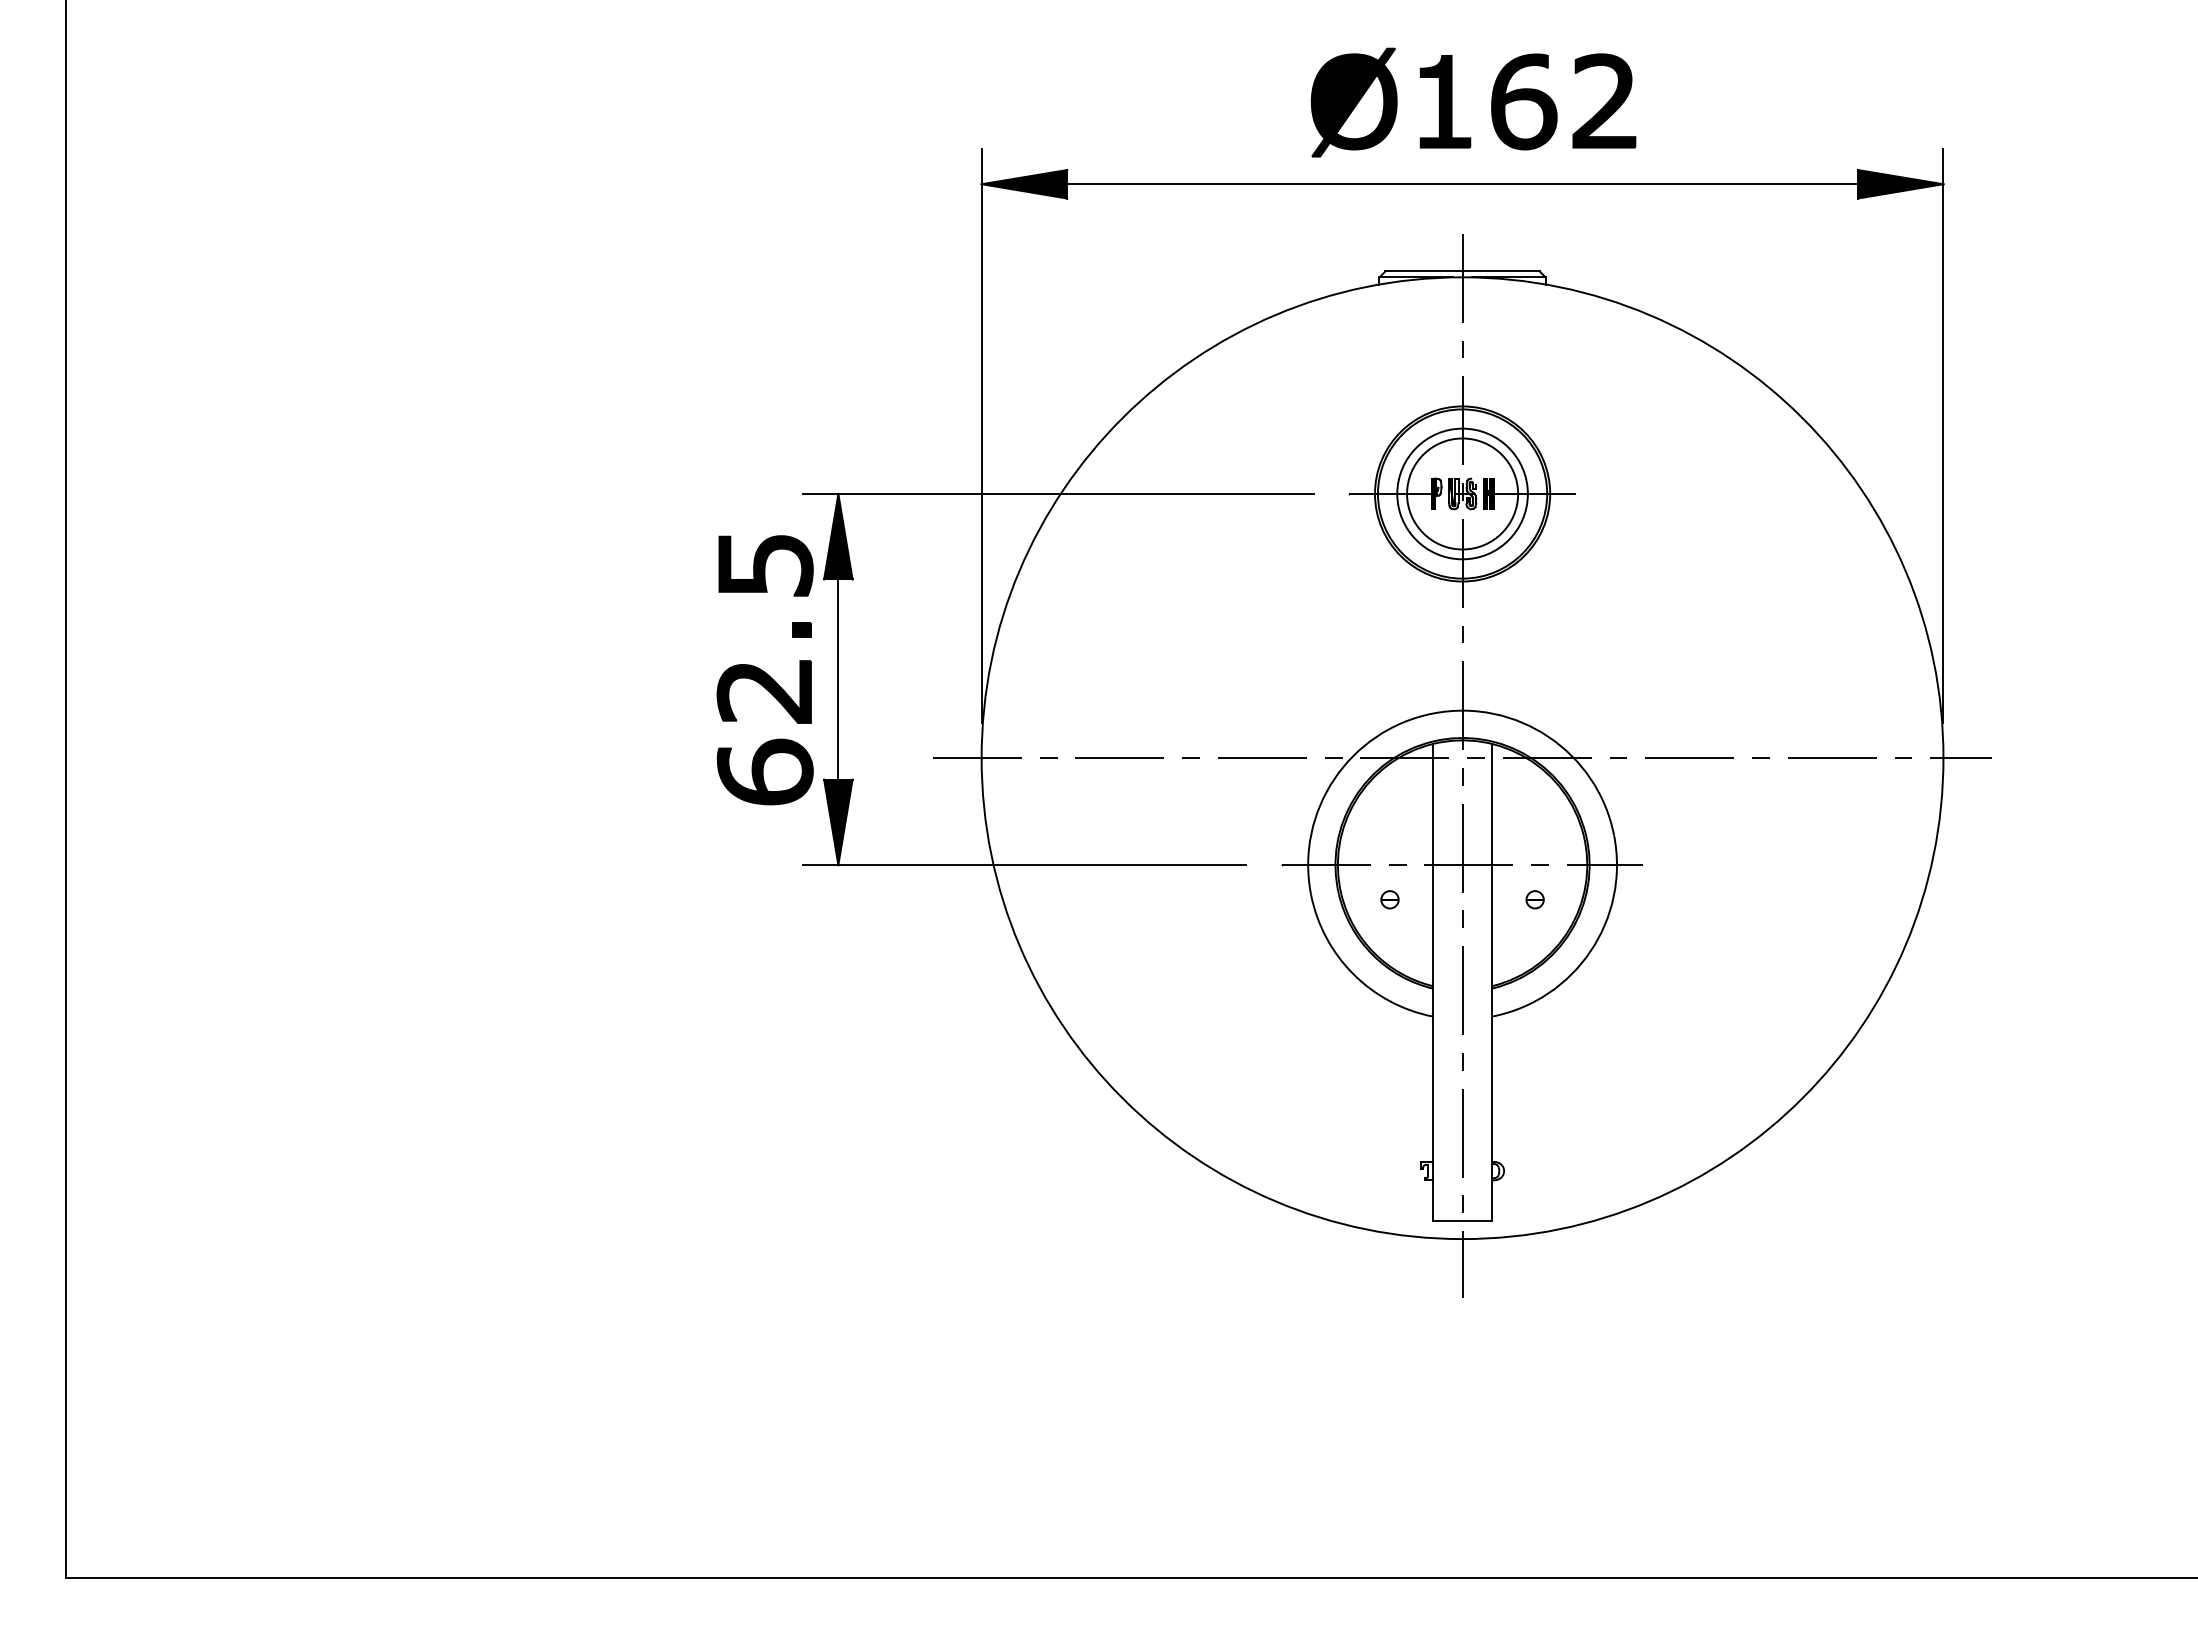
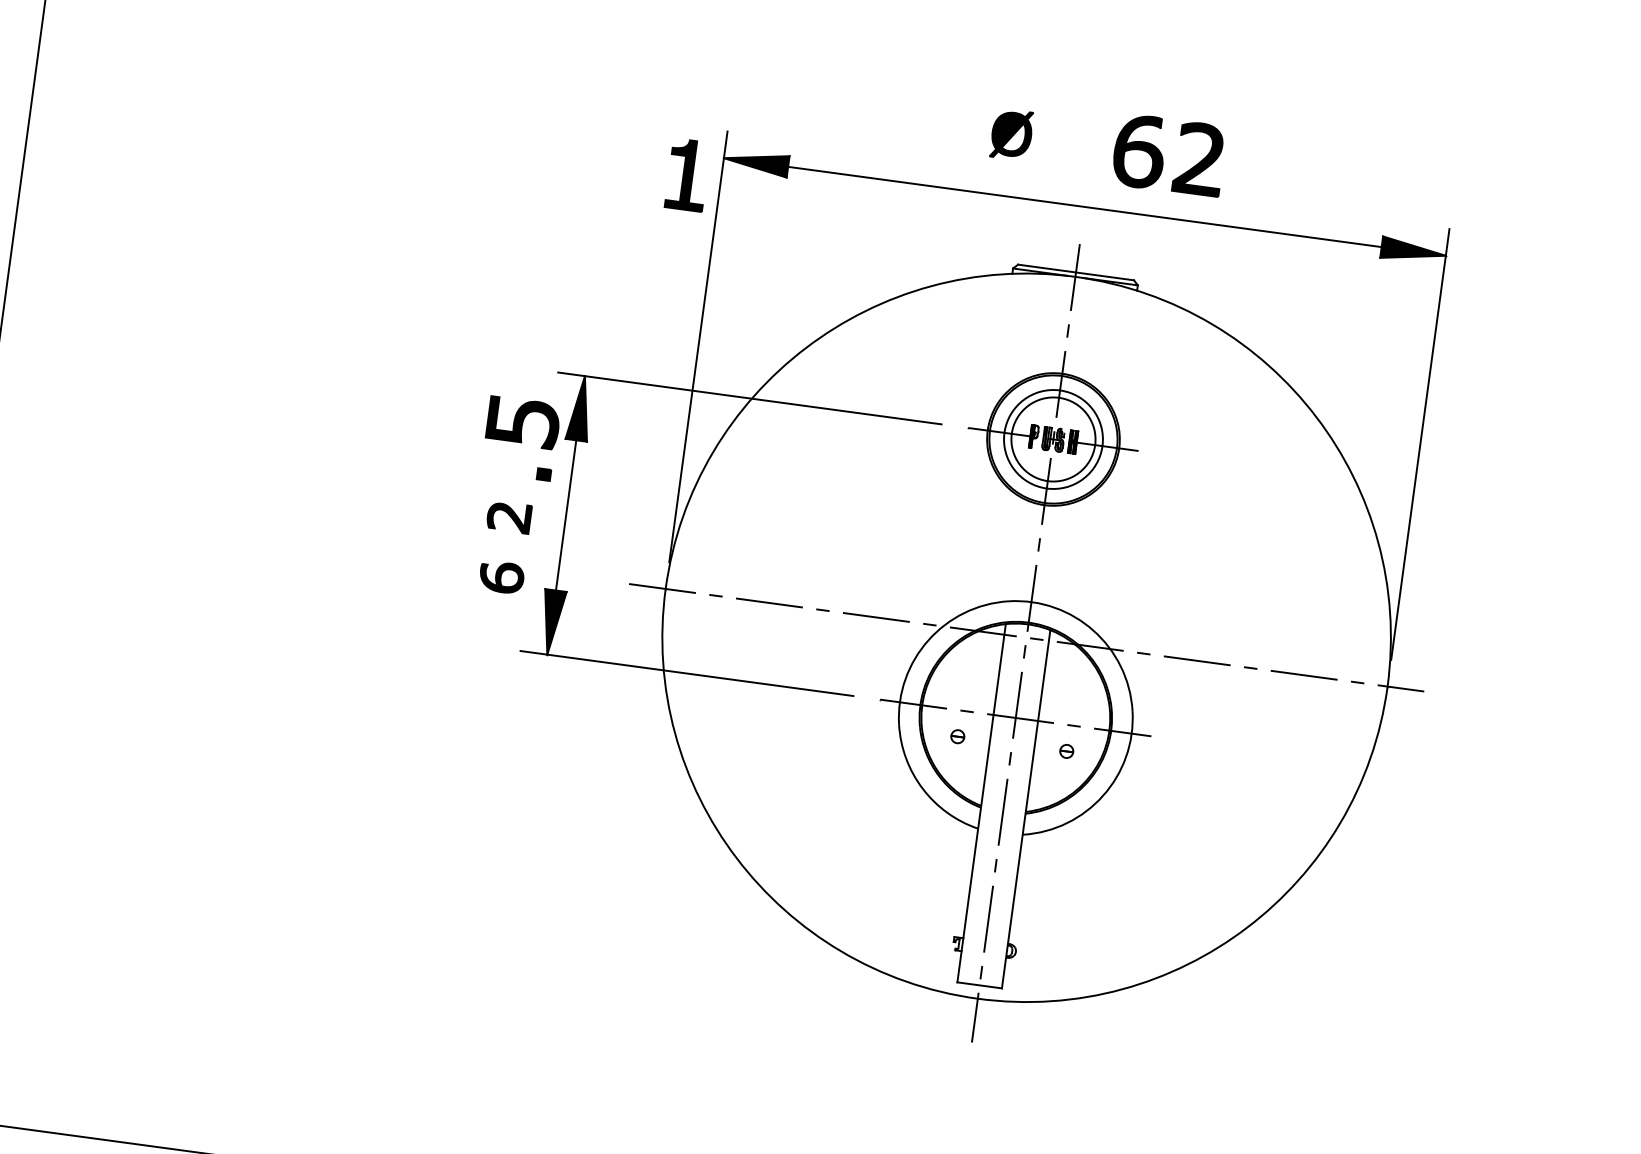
part: (1445, 101) -> (687, 174), moved
part: (1353, 102) -> (1011, 134), size x0.6
part: (763, 691) -> (508, 516), size x0.6
part: (764, 771) -> (501, 576), size x0.6

